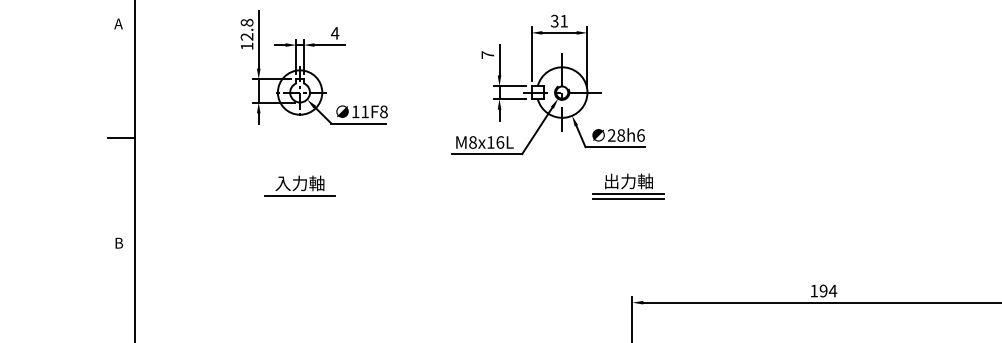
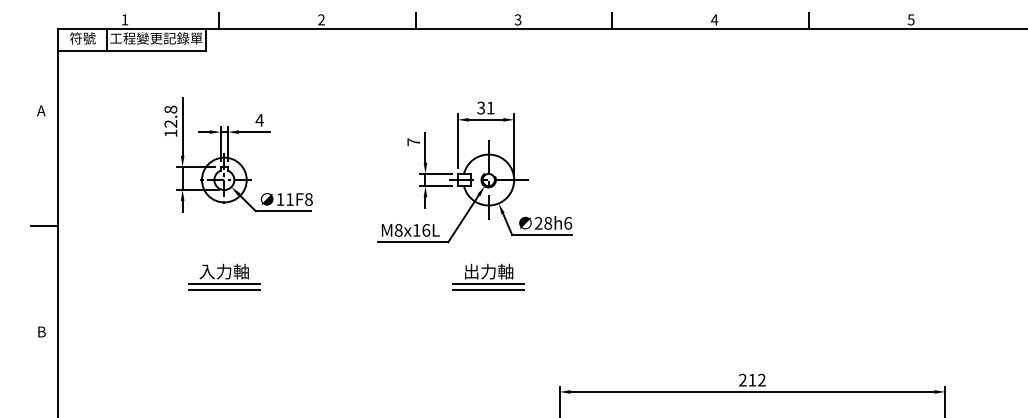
part: (628, 186) -> (488, 276), moved
line: (299, 201) -> (223, 289), added
text: (823, 290) -> (752, 379), 194 -> 212

